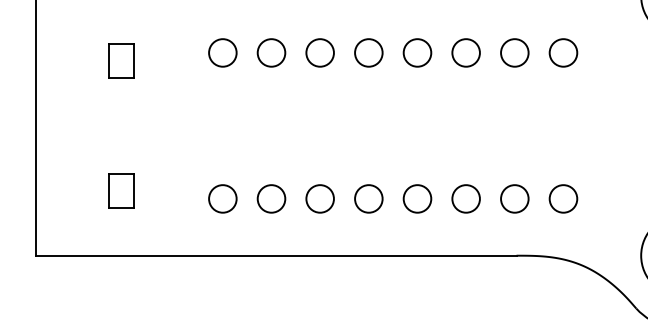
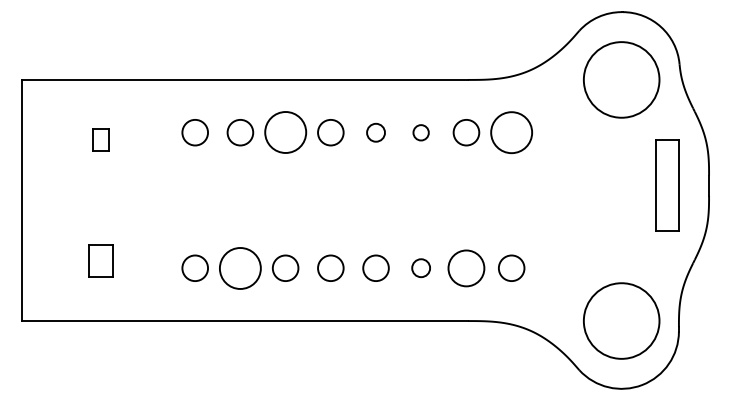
circle: (320, 52) -> (285, 132), size x1.6
circle: (416, 52) -> (375, 132), size x0.7
circle: (465, 52) -> (420, 132), size x0.6
circle: (563, 52) -> (511, 132), size x1.6
part: (120, 60) -> (100, 139), size x0.7
circle: (271, 198) -> (240, 267), size x1.6
circle: (465, 198) -> (420, 267), size x0.7
circle: (514, 198) -> (466, 267), size x1.4

